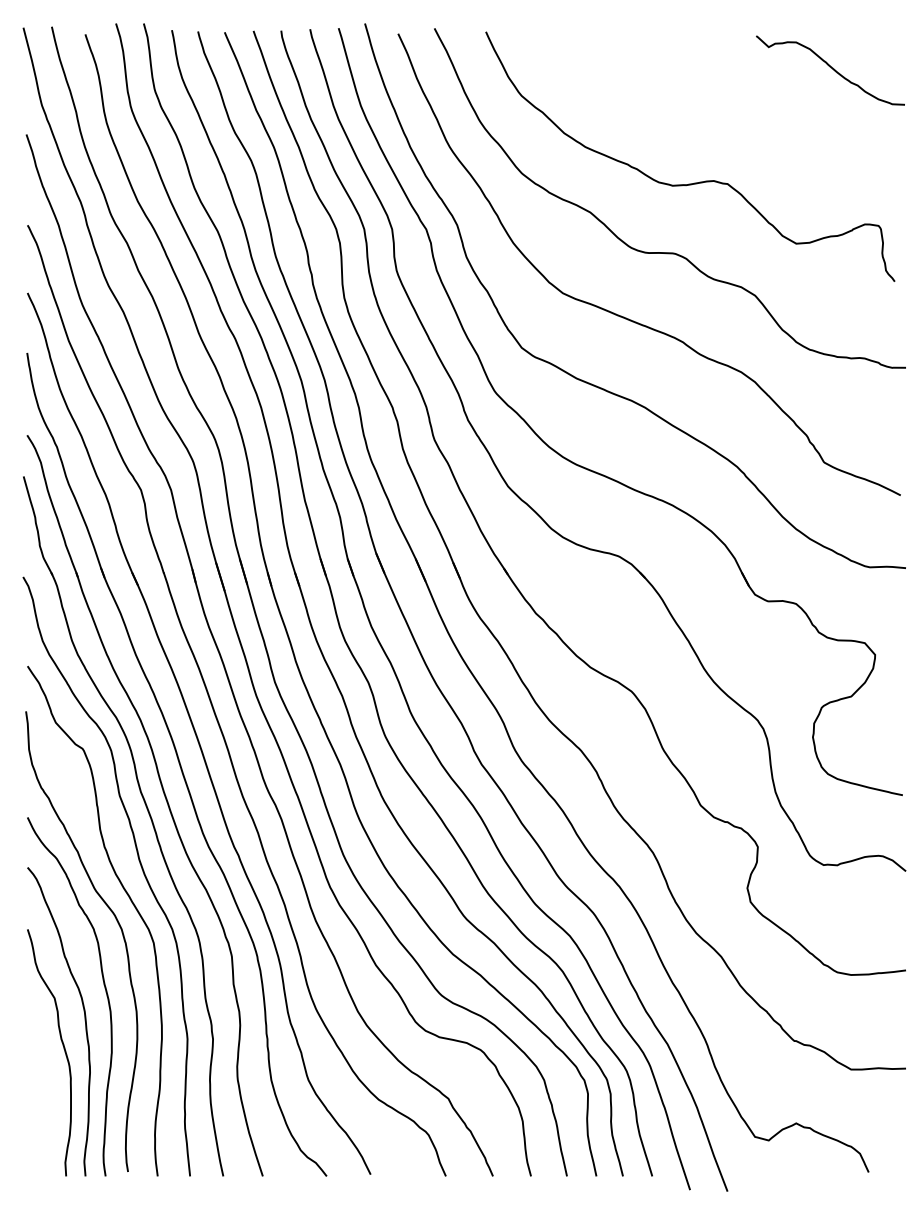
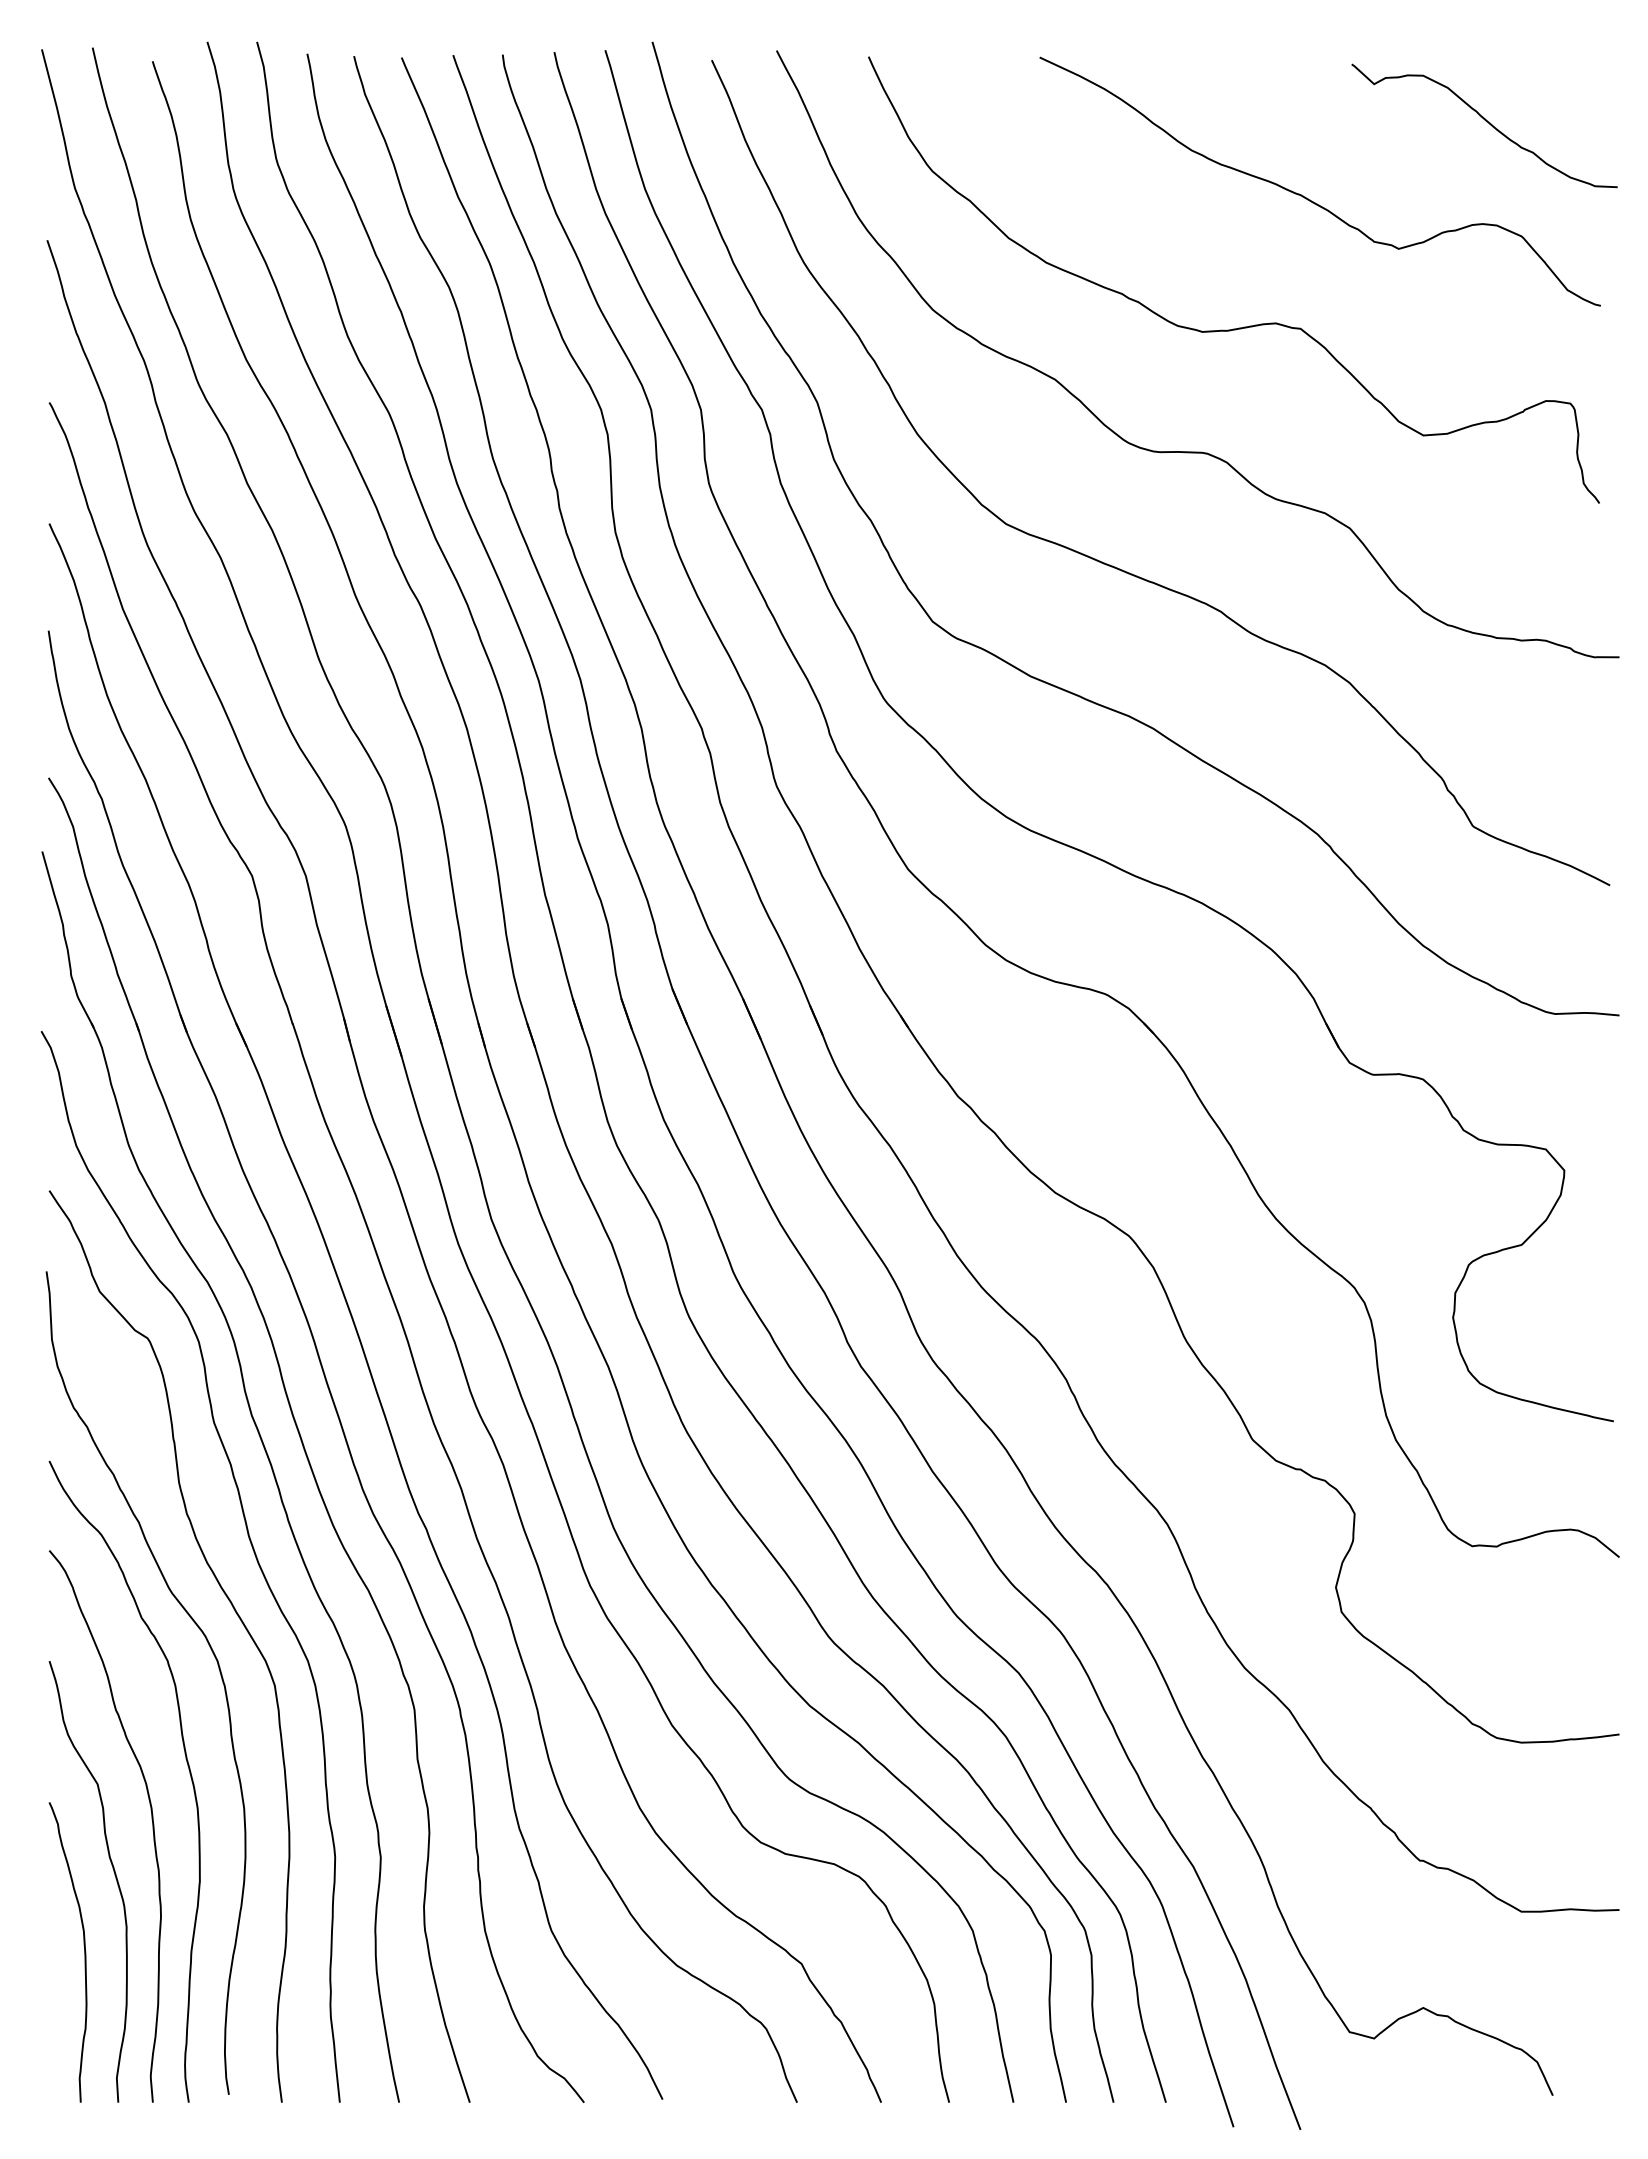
curve: (733, 111) -> (1311, 199), added
curve: (46, 1092) -> (83, 1952), added

